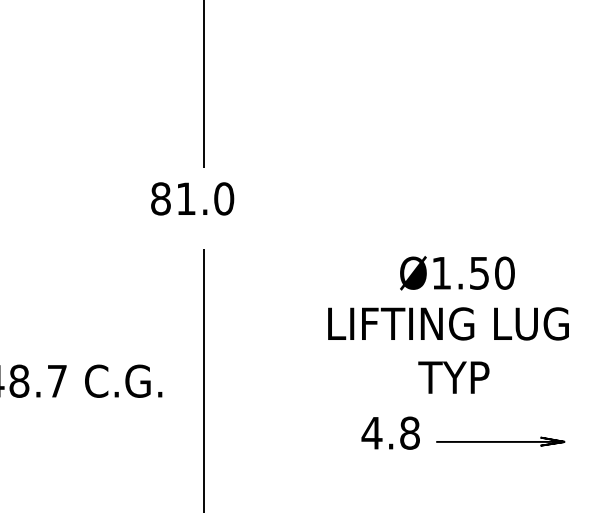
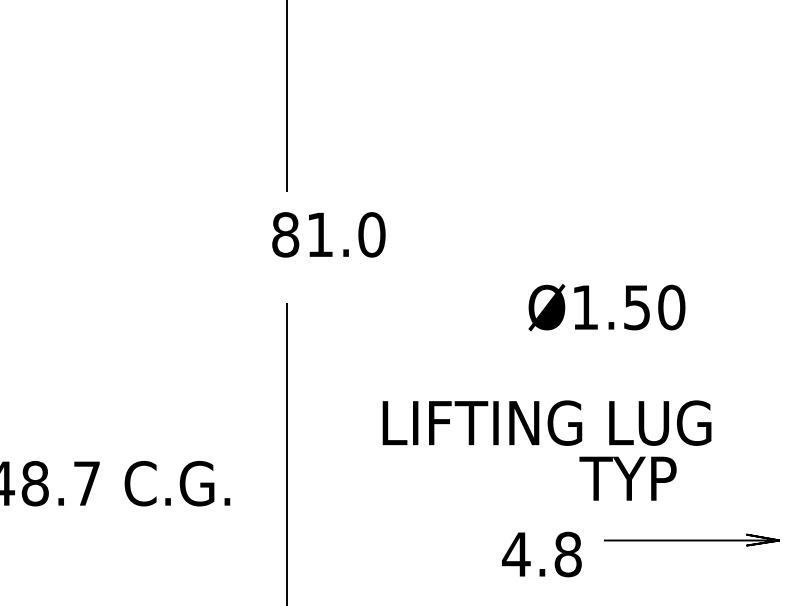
text: (192, 198) -> (328, 234), moved
text: (457, 273) -> (607, 307), moved
text: (448, 323) -> (547, 422), moved
curve: (500, 441) -> (691, 539), moved

